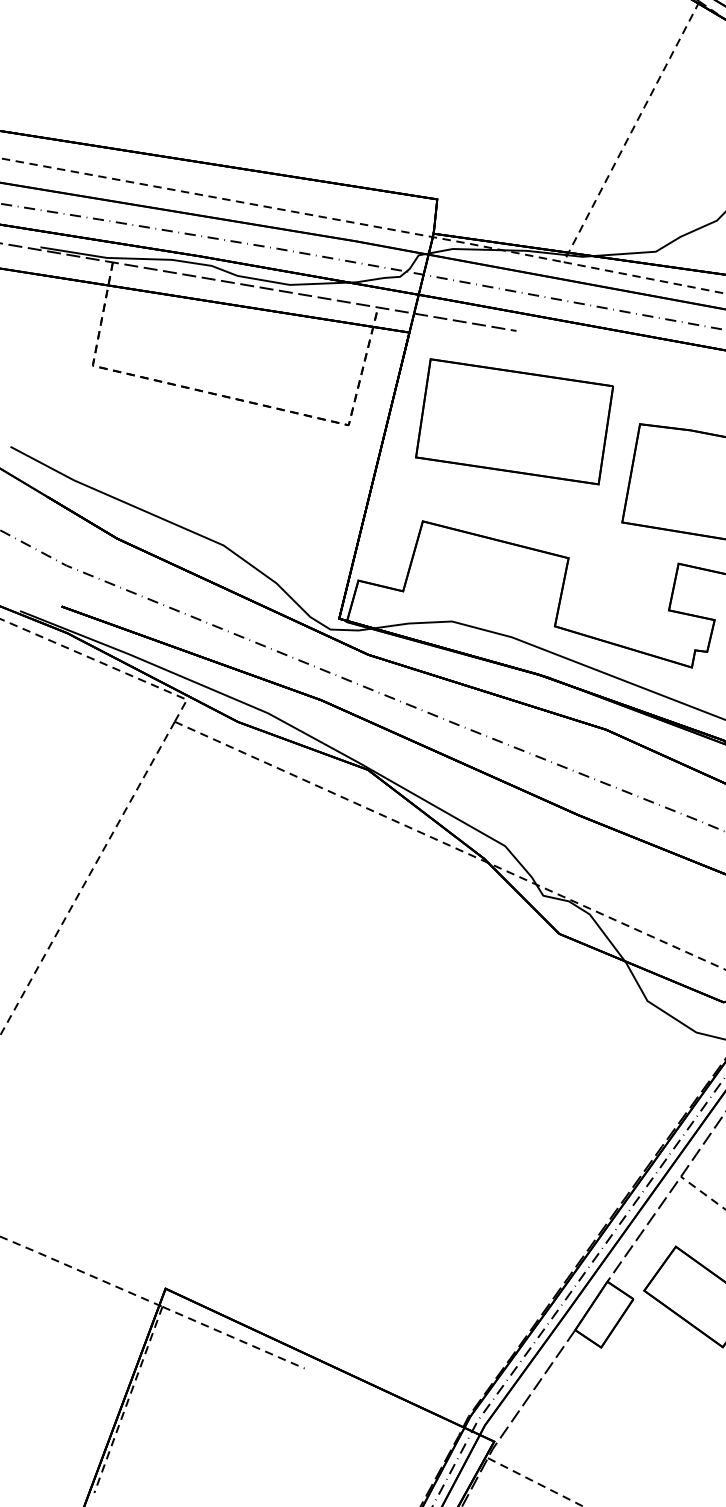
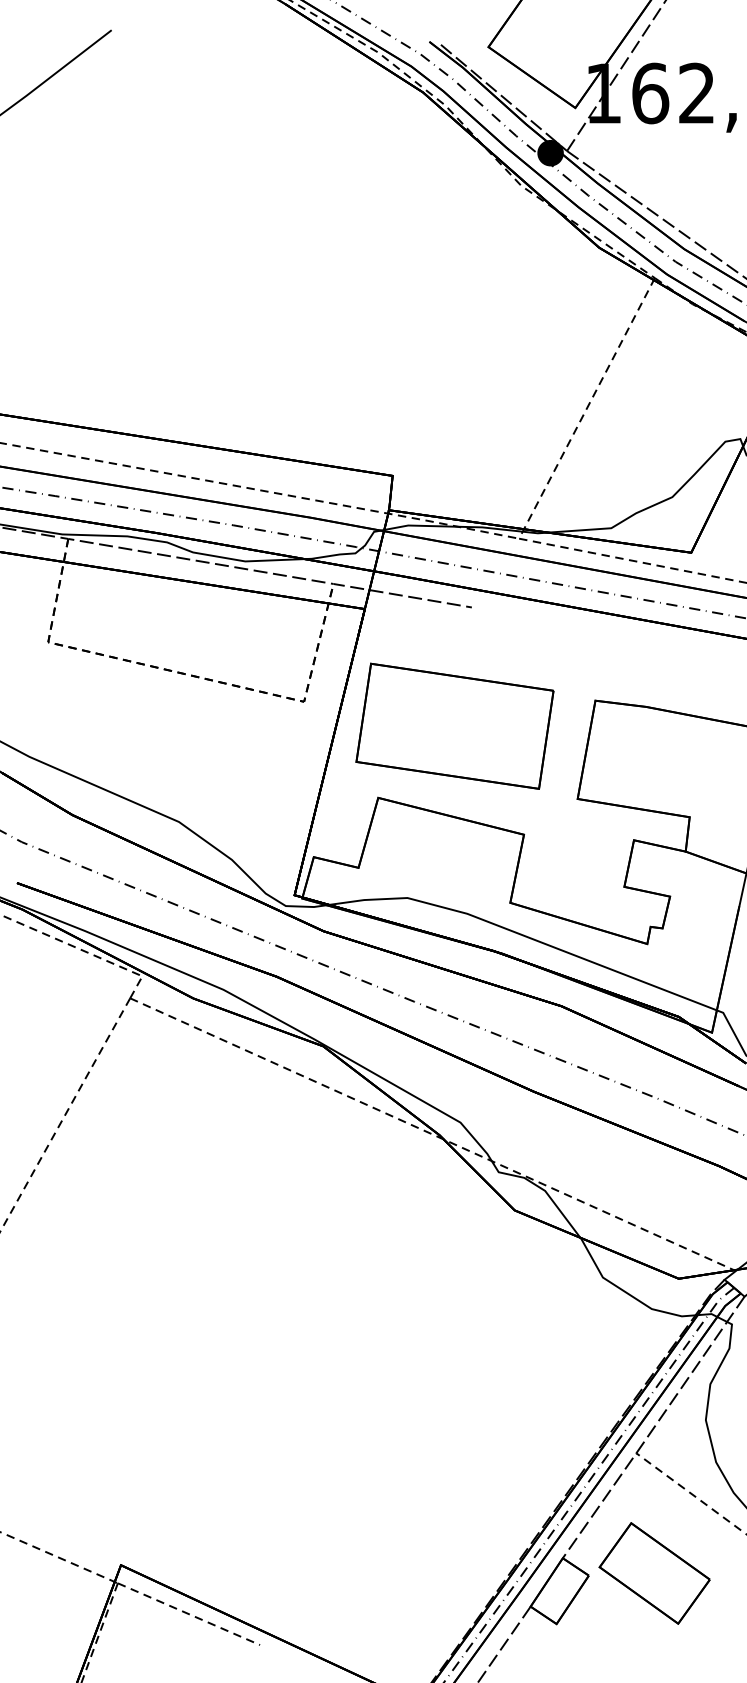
part: (514, 420) -> (454, 725), moved

